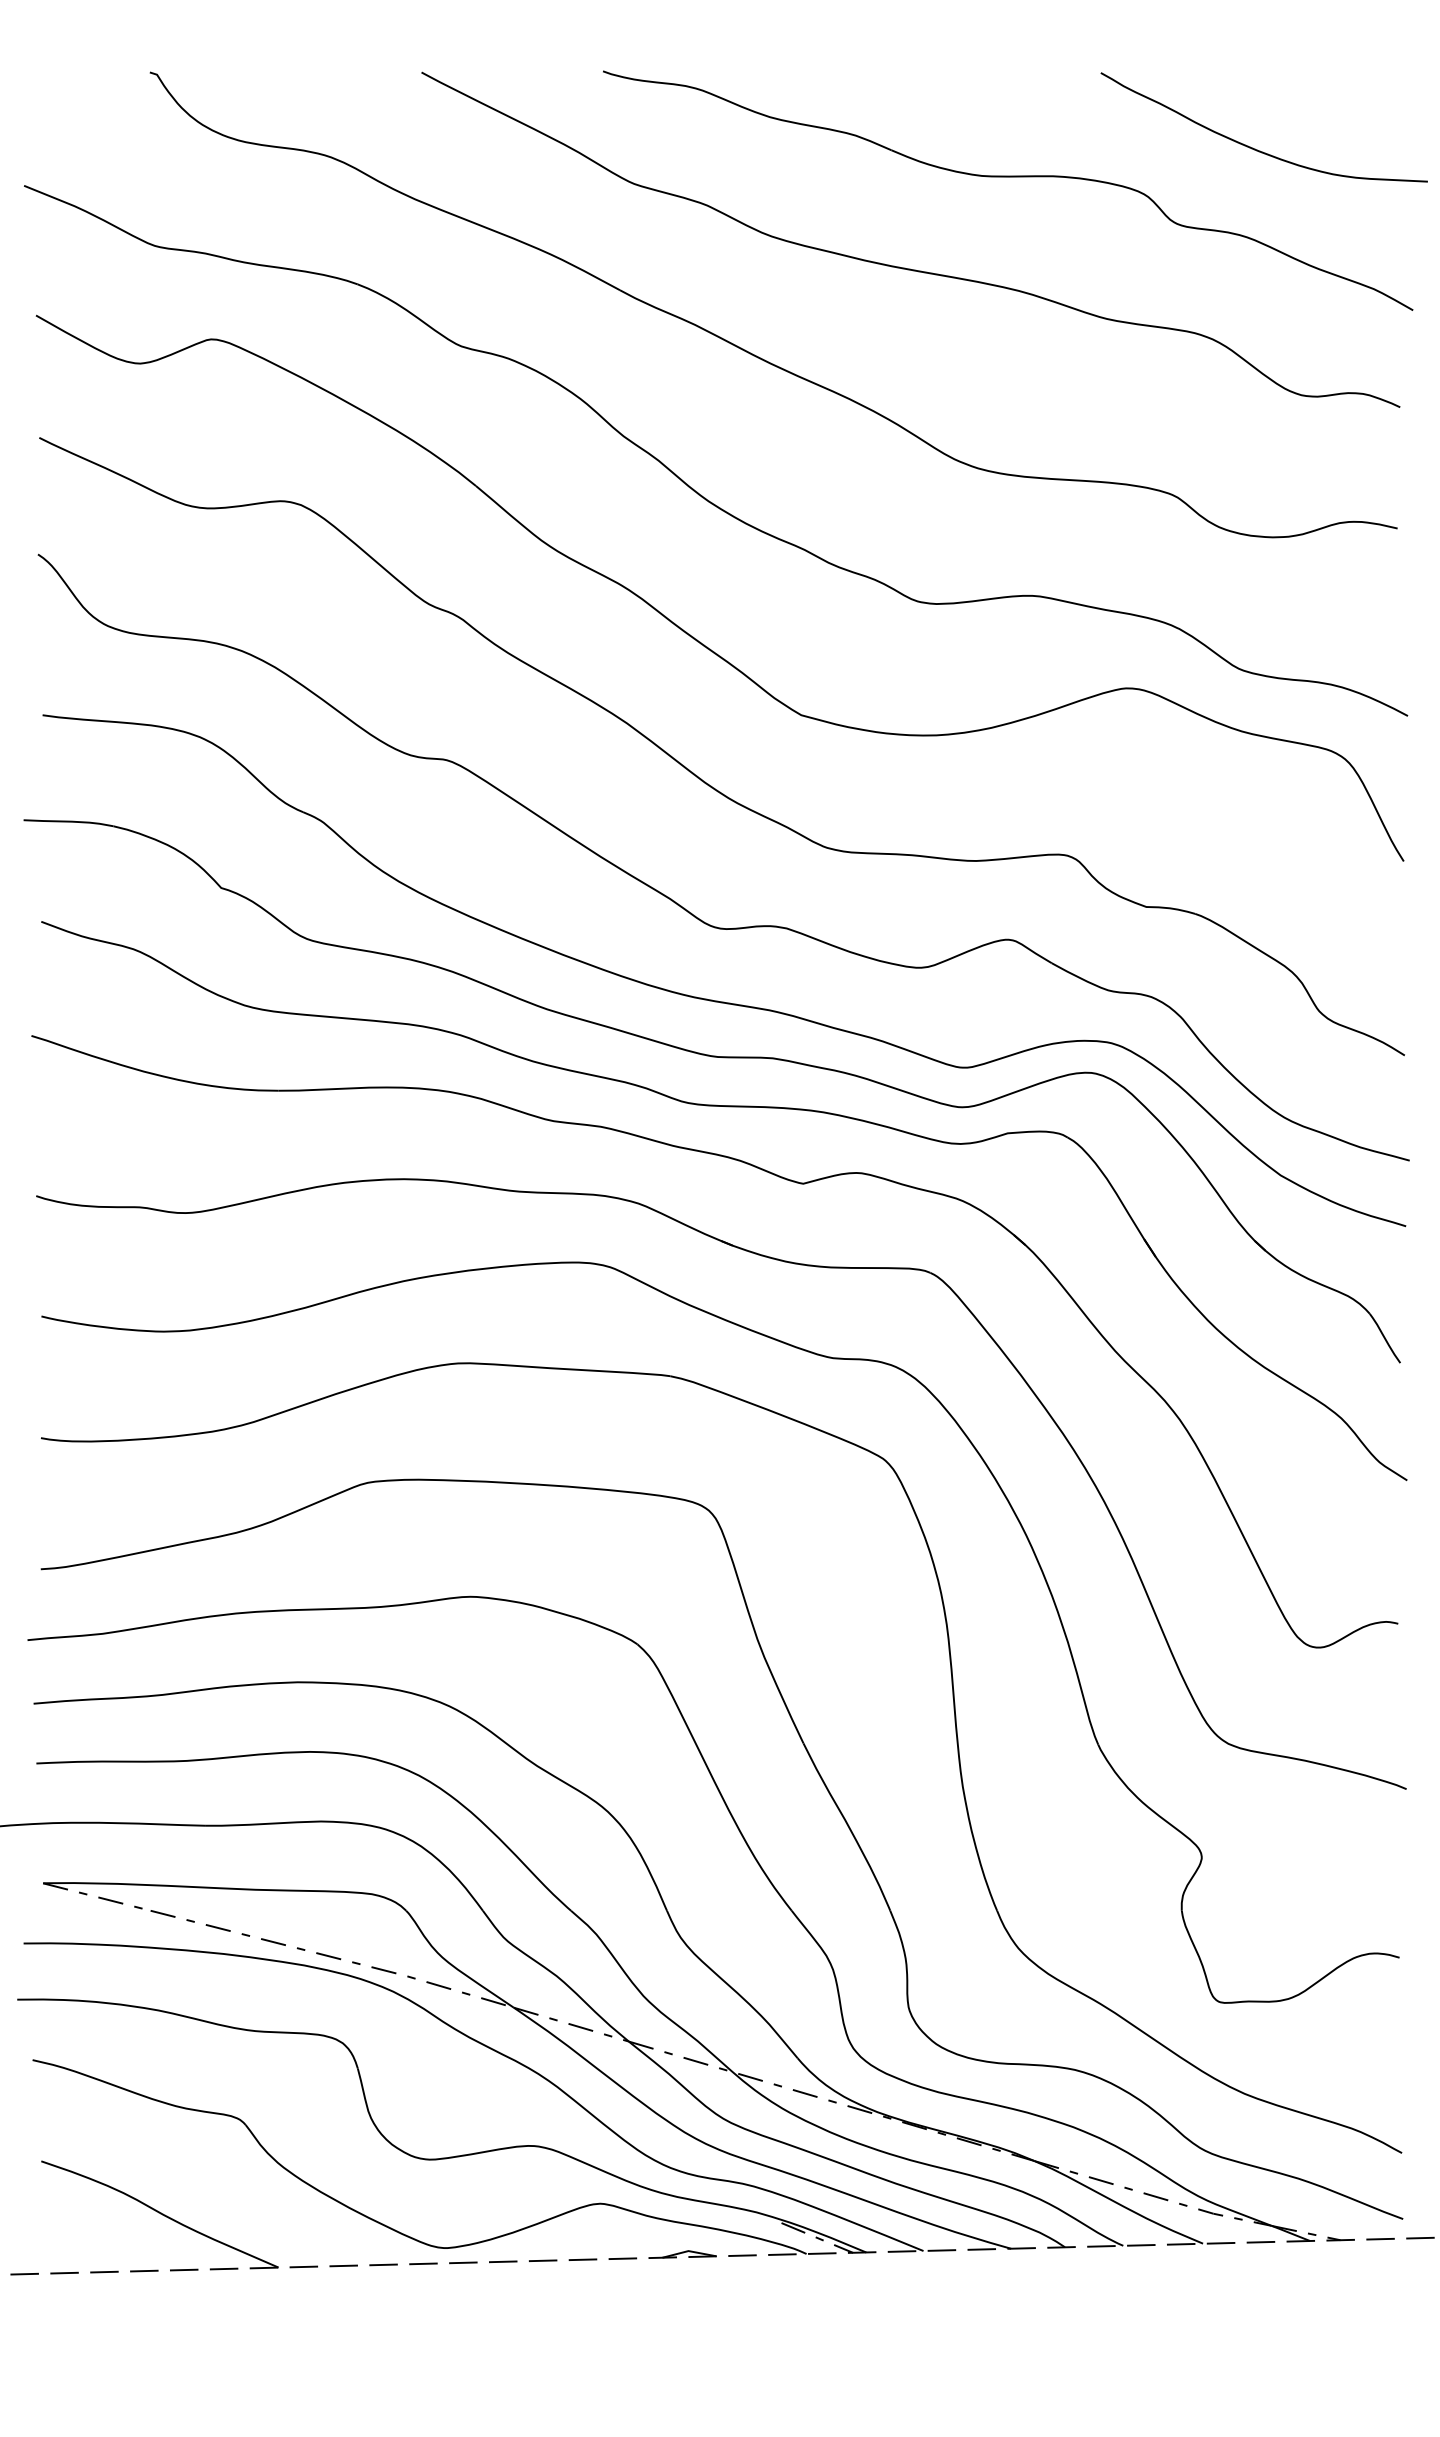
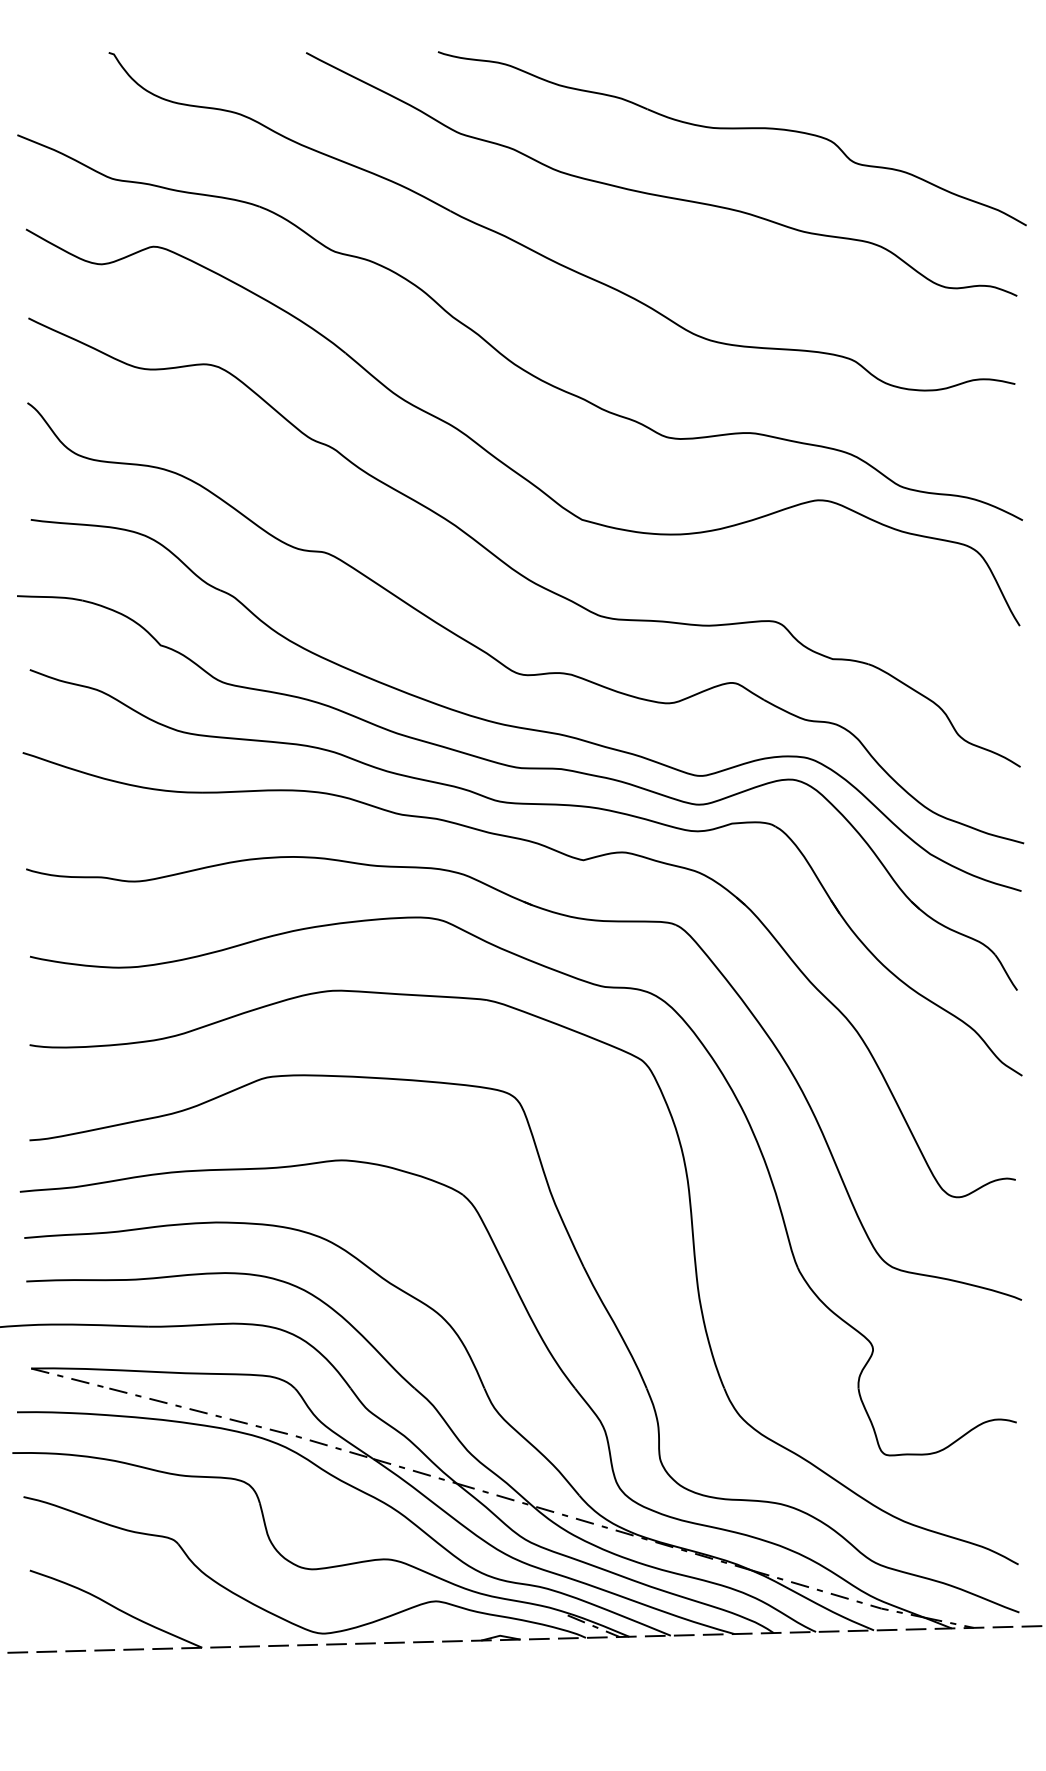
curve: (1255, 148) -> (912, 108), removed

